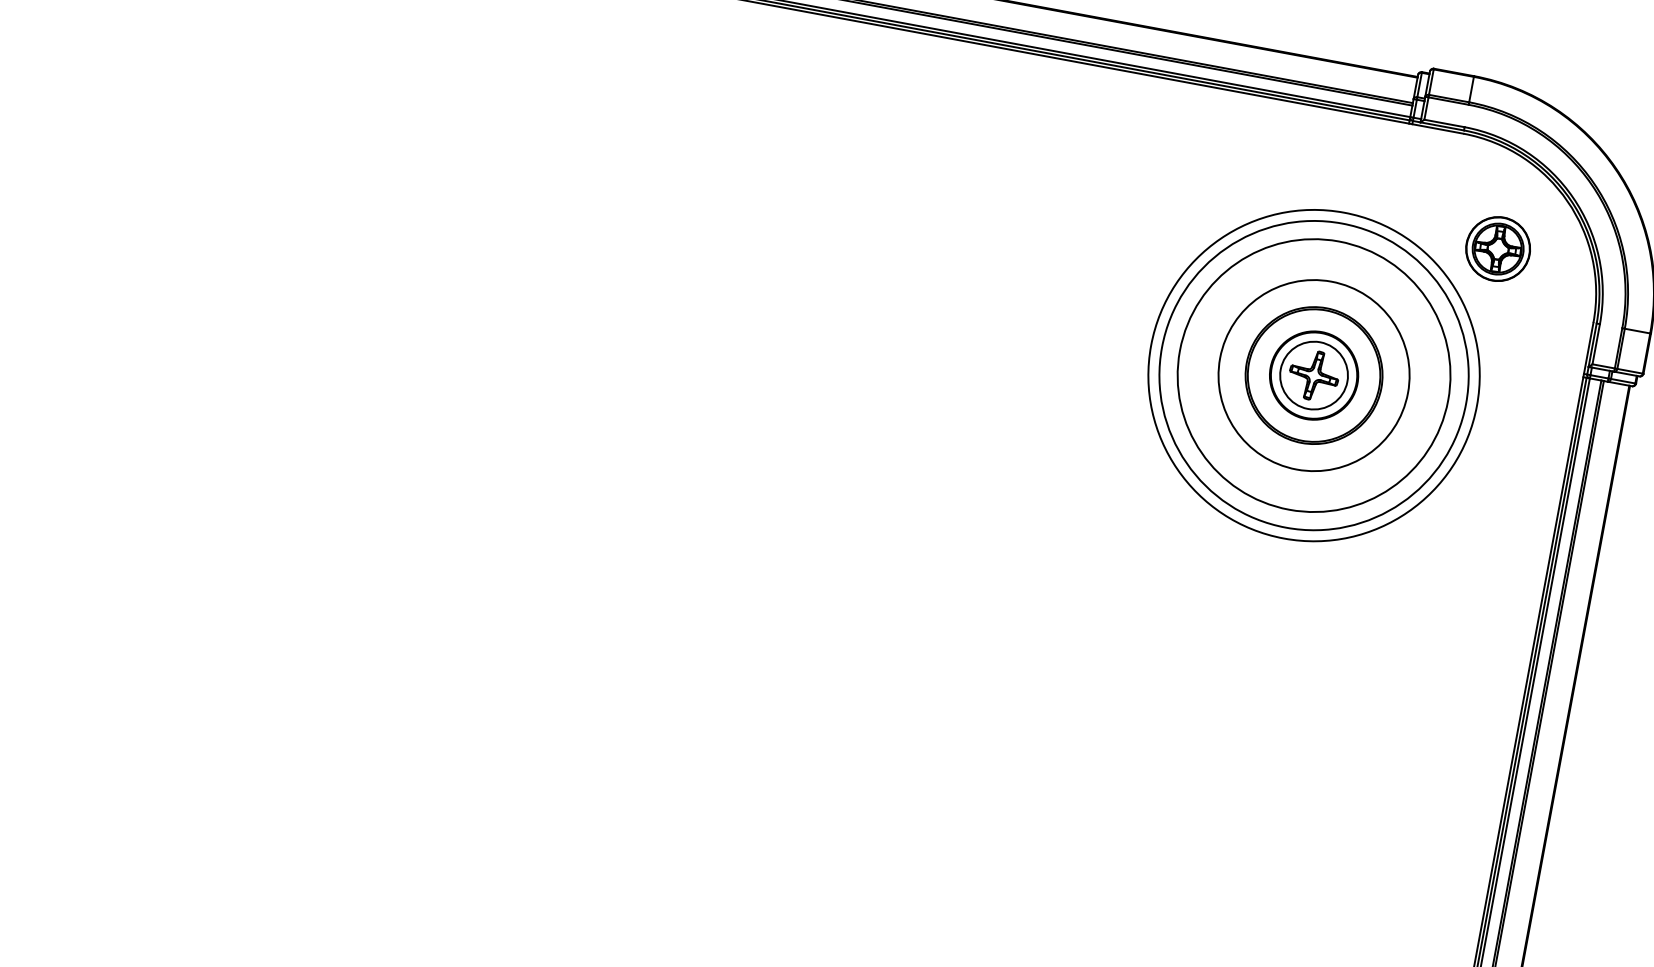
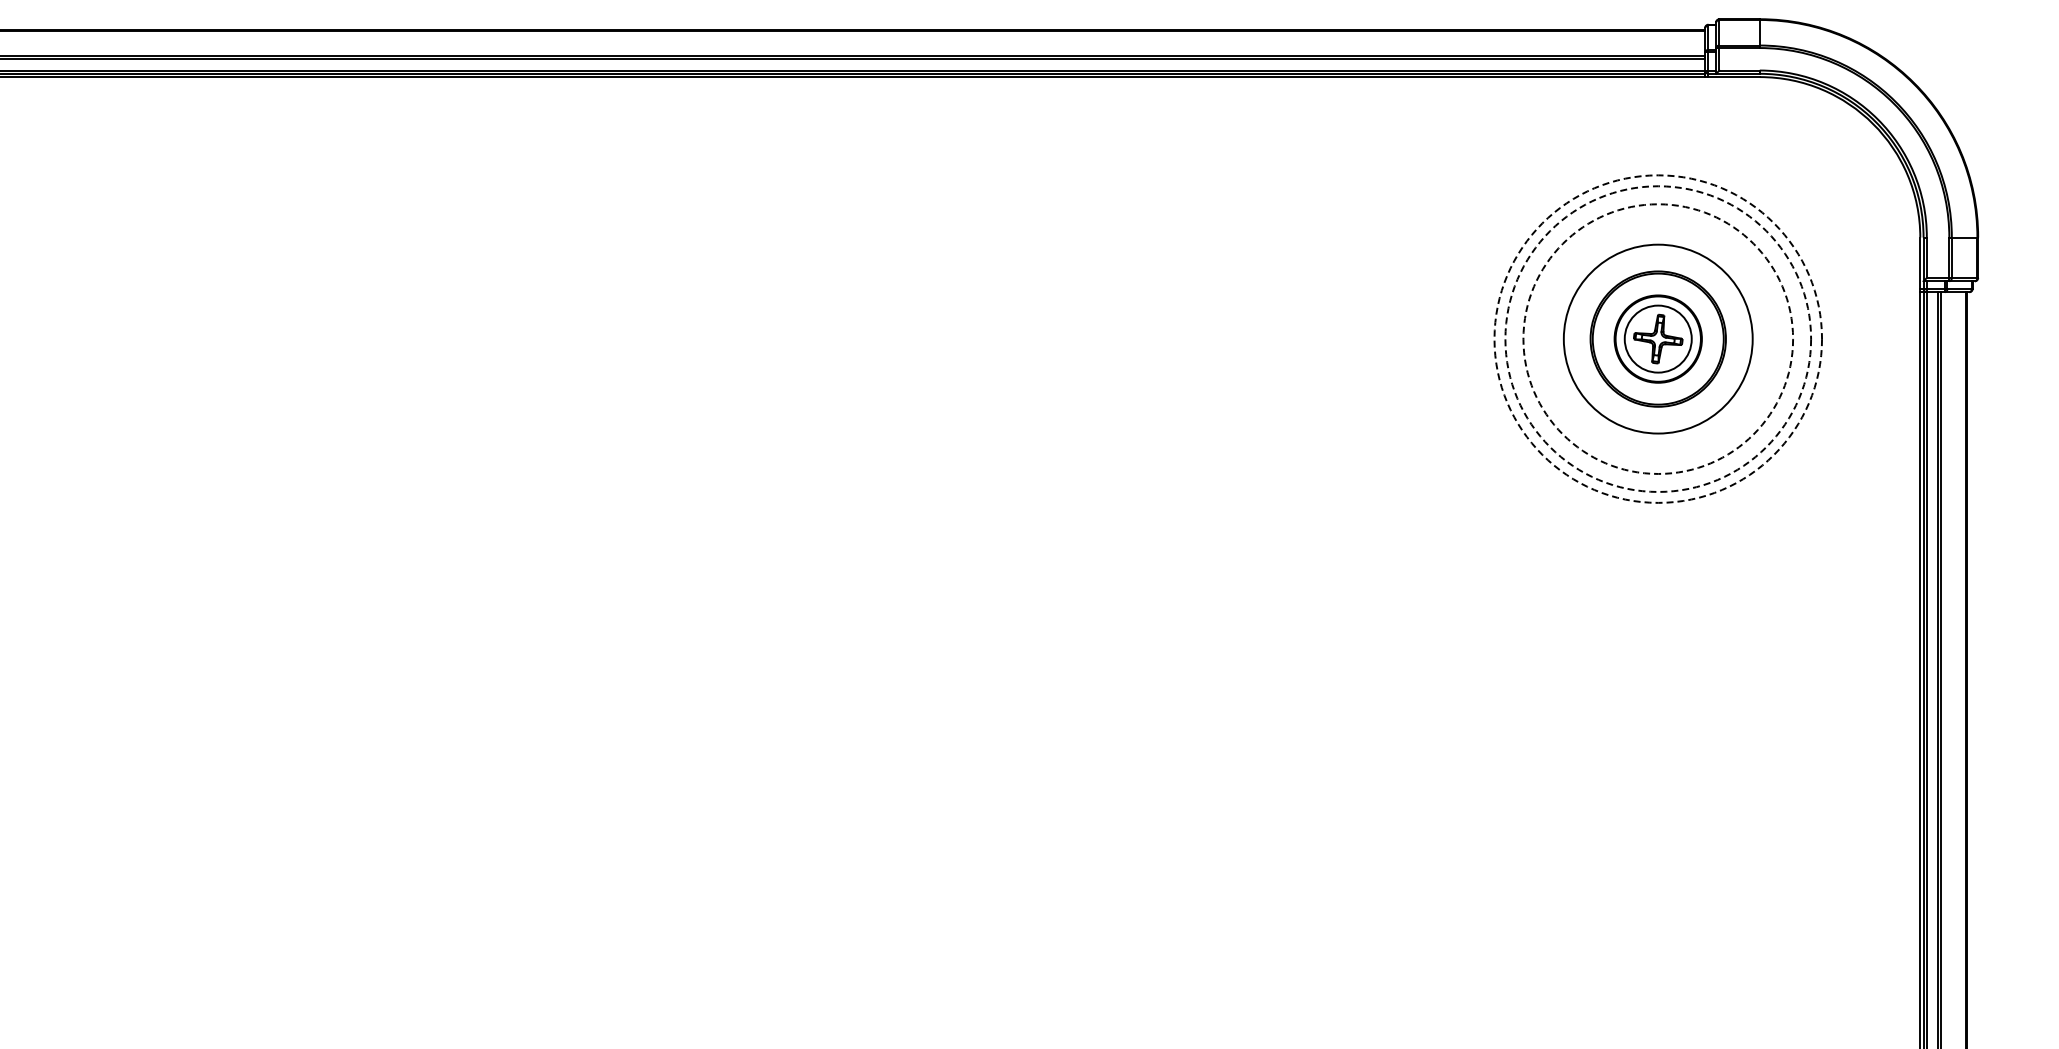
part: (1497, 248) -> (1813, 182), removed
circle: (1314, 375) -> (1658, 338), solid -> dashed
circle: (1314, 375) -> (1658, 338), solid -> dashed
circle: (1314, 375) -> (1658, 338), solid -> dashed

